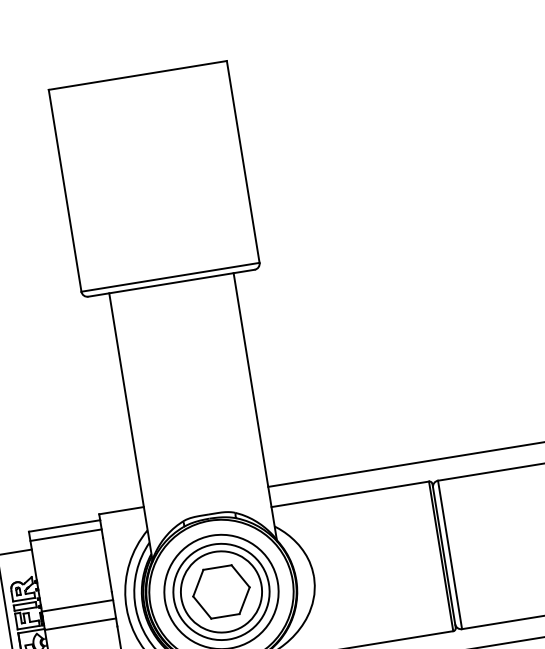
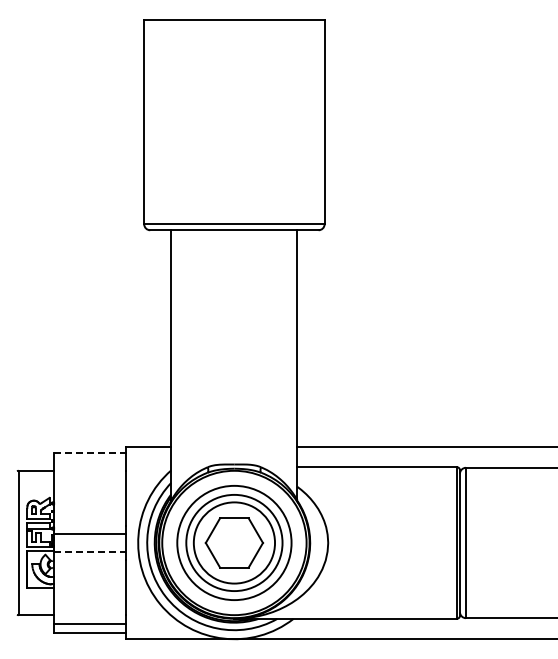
line: (64, 525) -> (90, 452), solid -> dashed
line: (66, 535) -> (90, 462), removed
line: (80, 624) -> (90, 552), solid -> dashed

